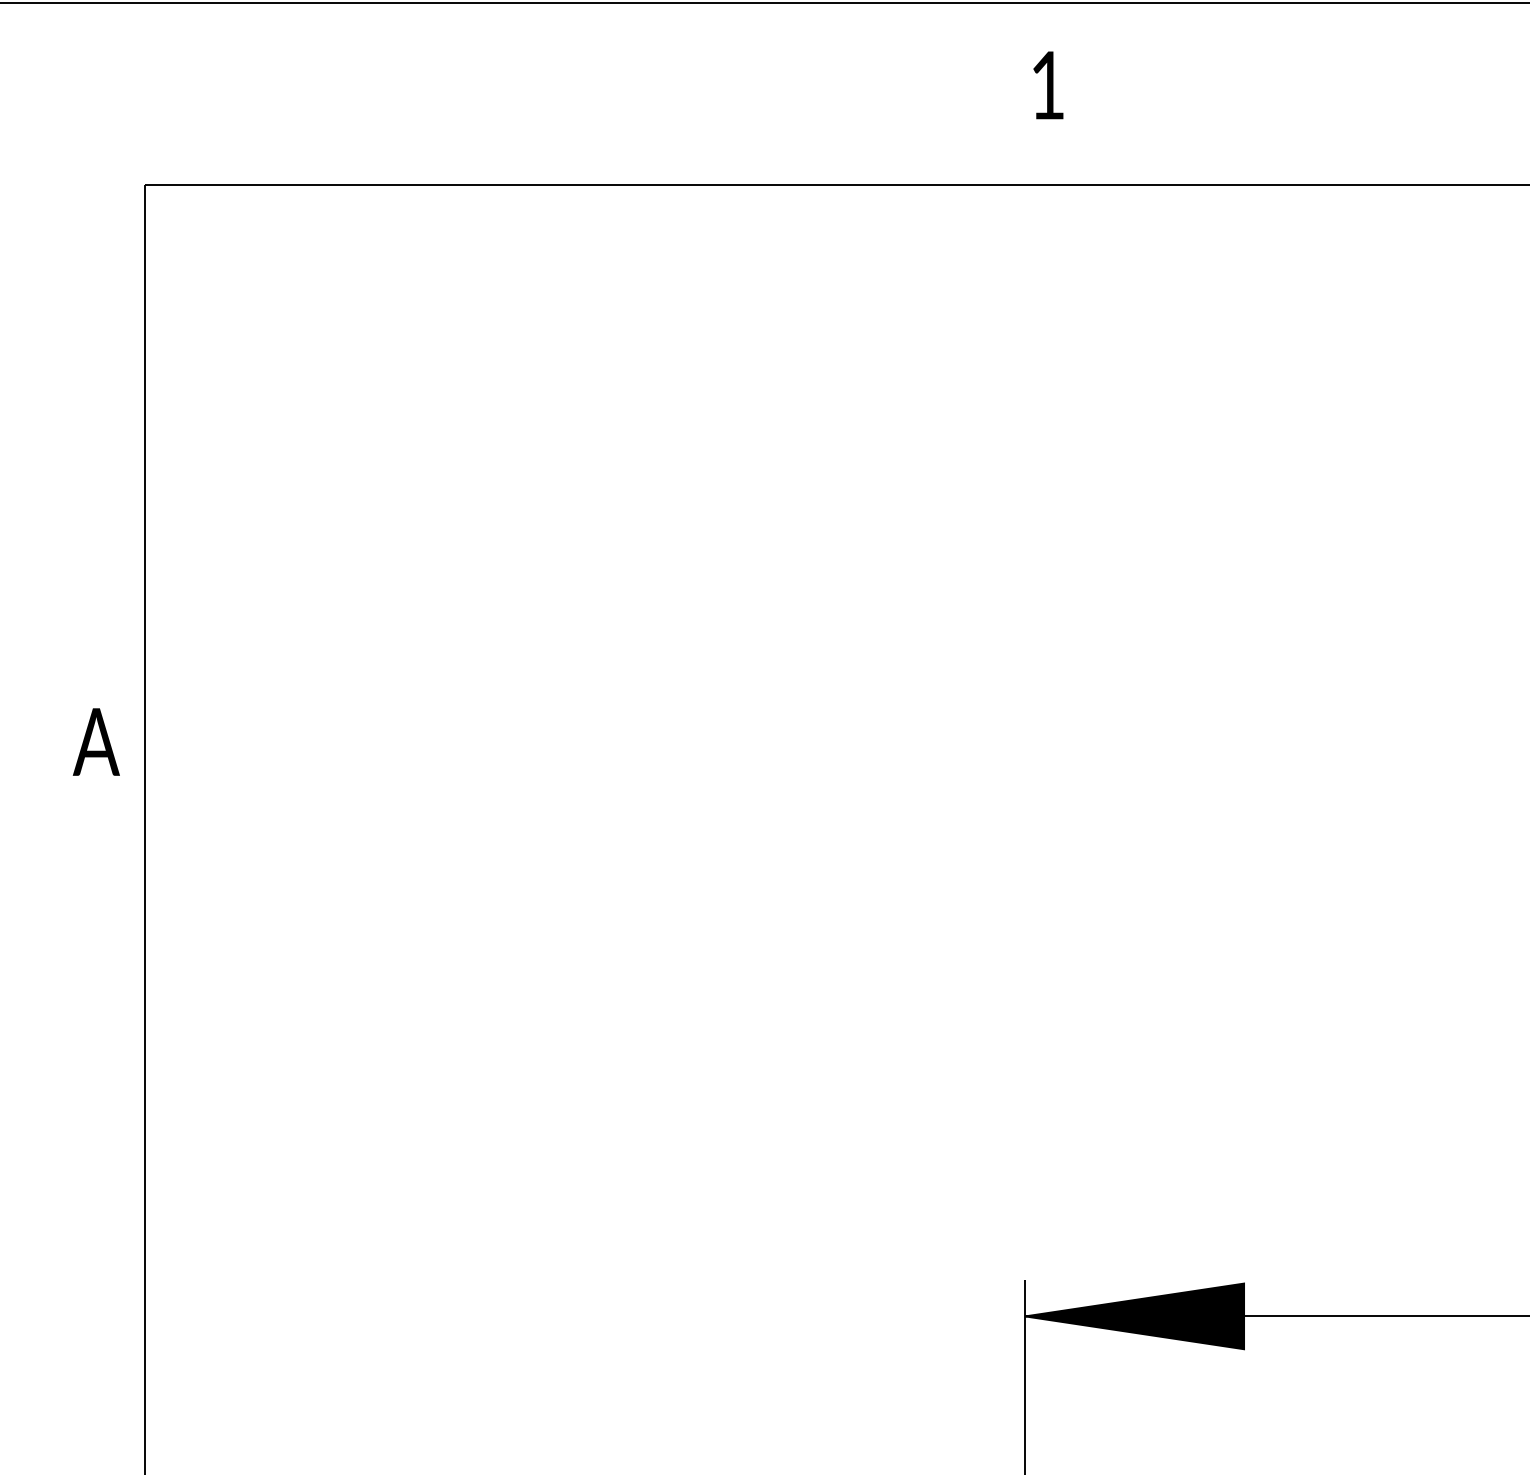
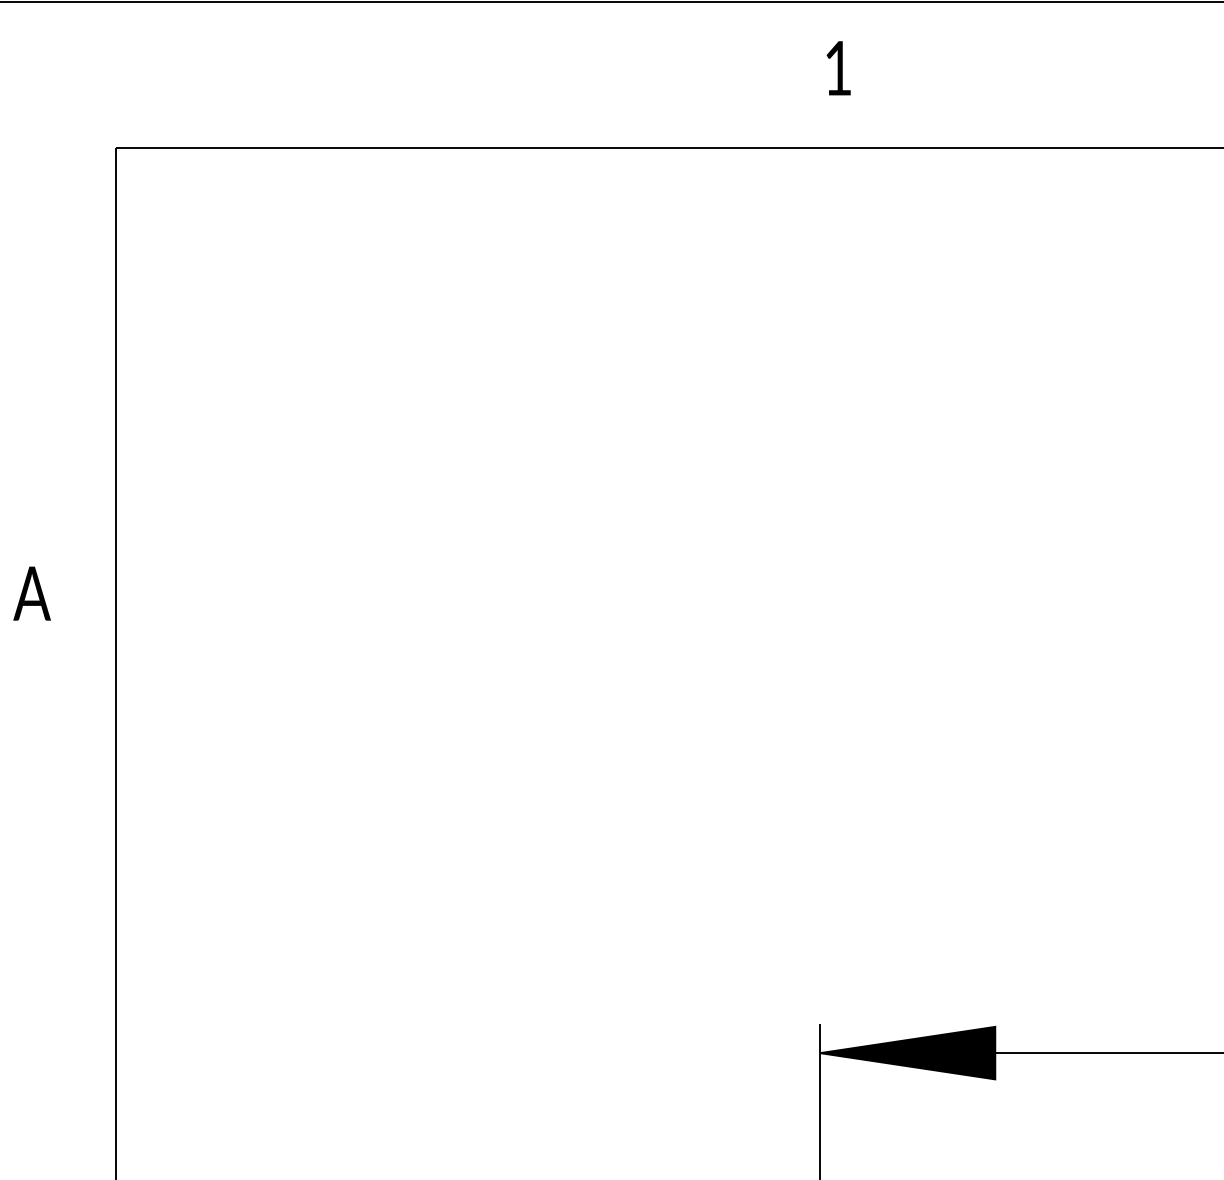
text: (95, 741) -> (31, 593), moved

